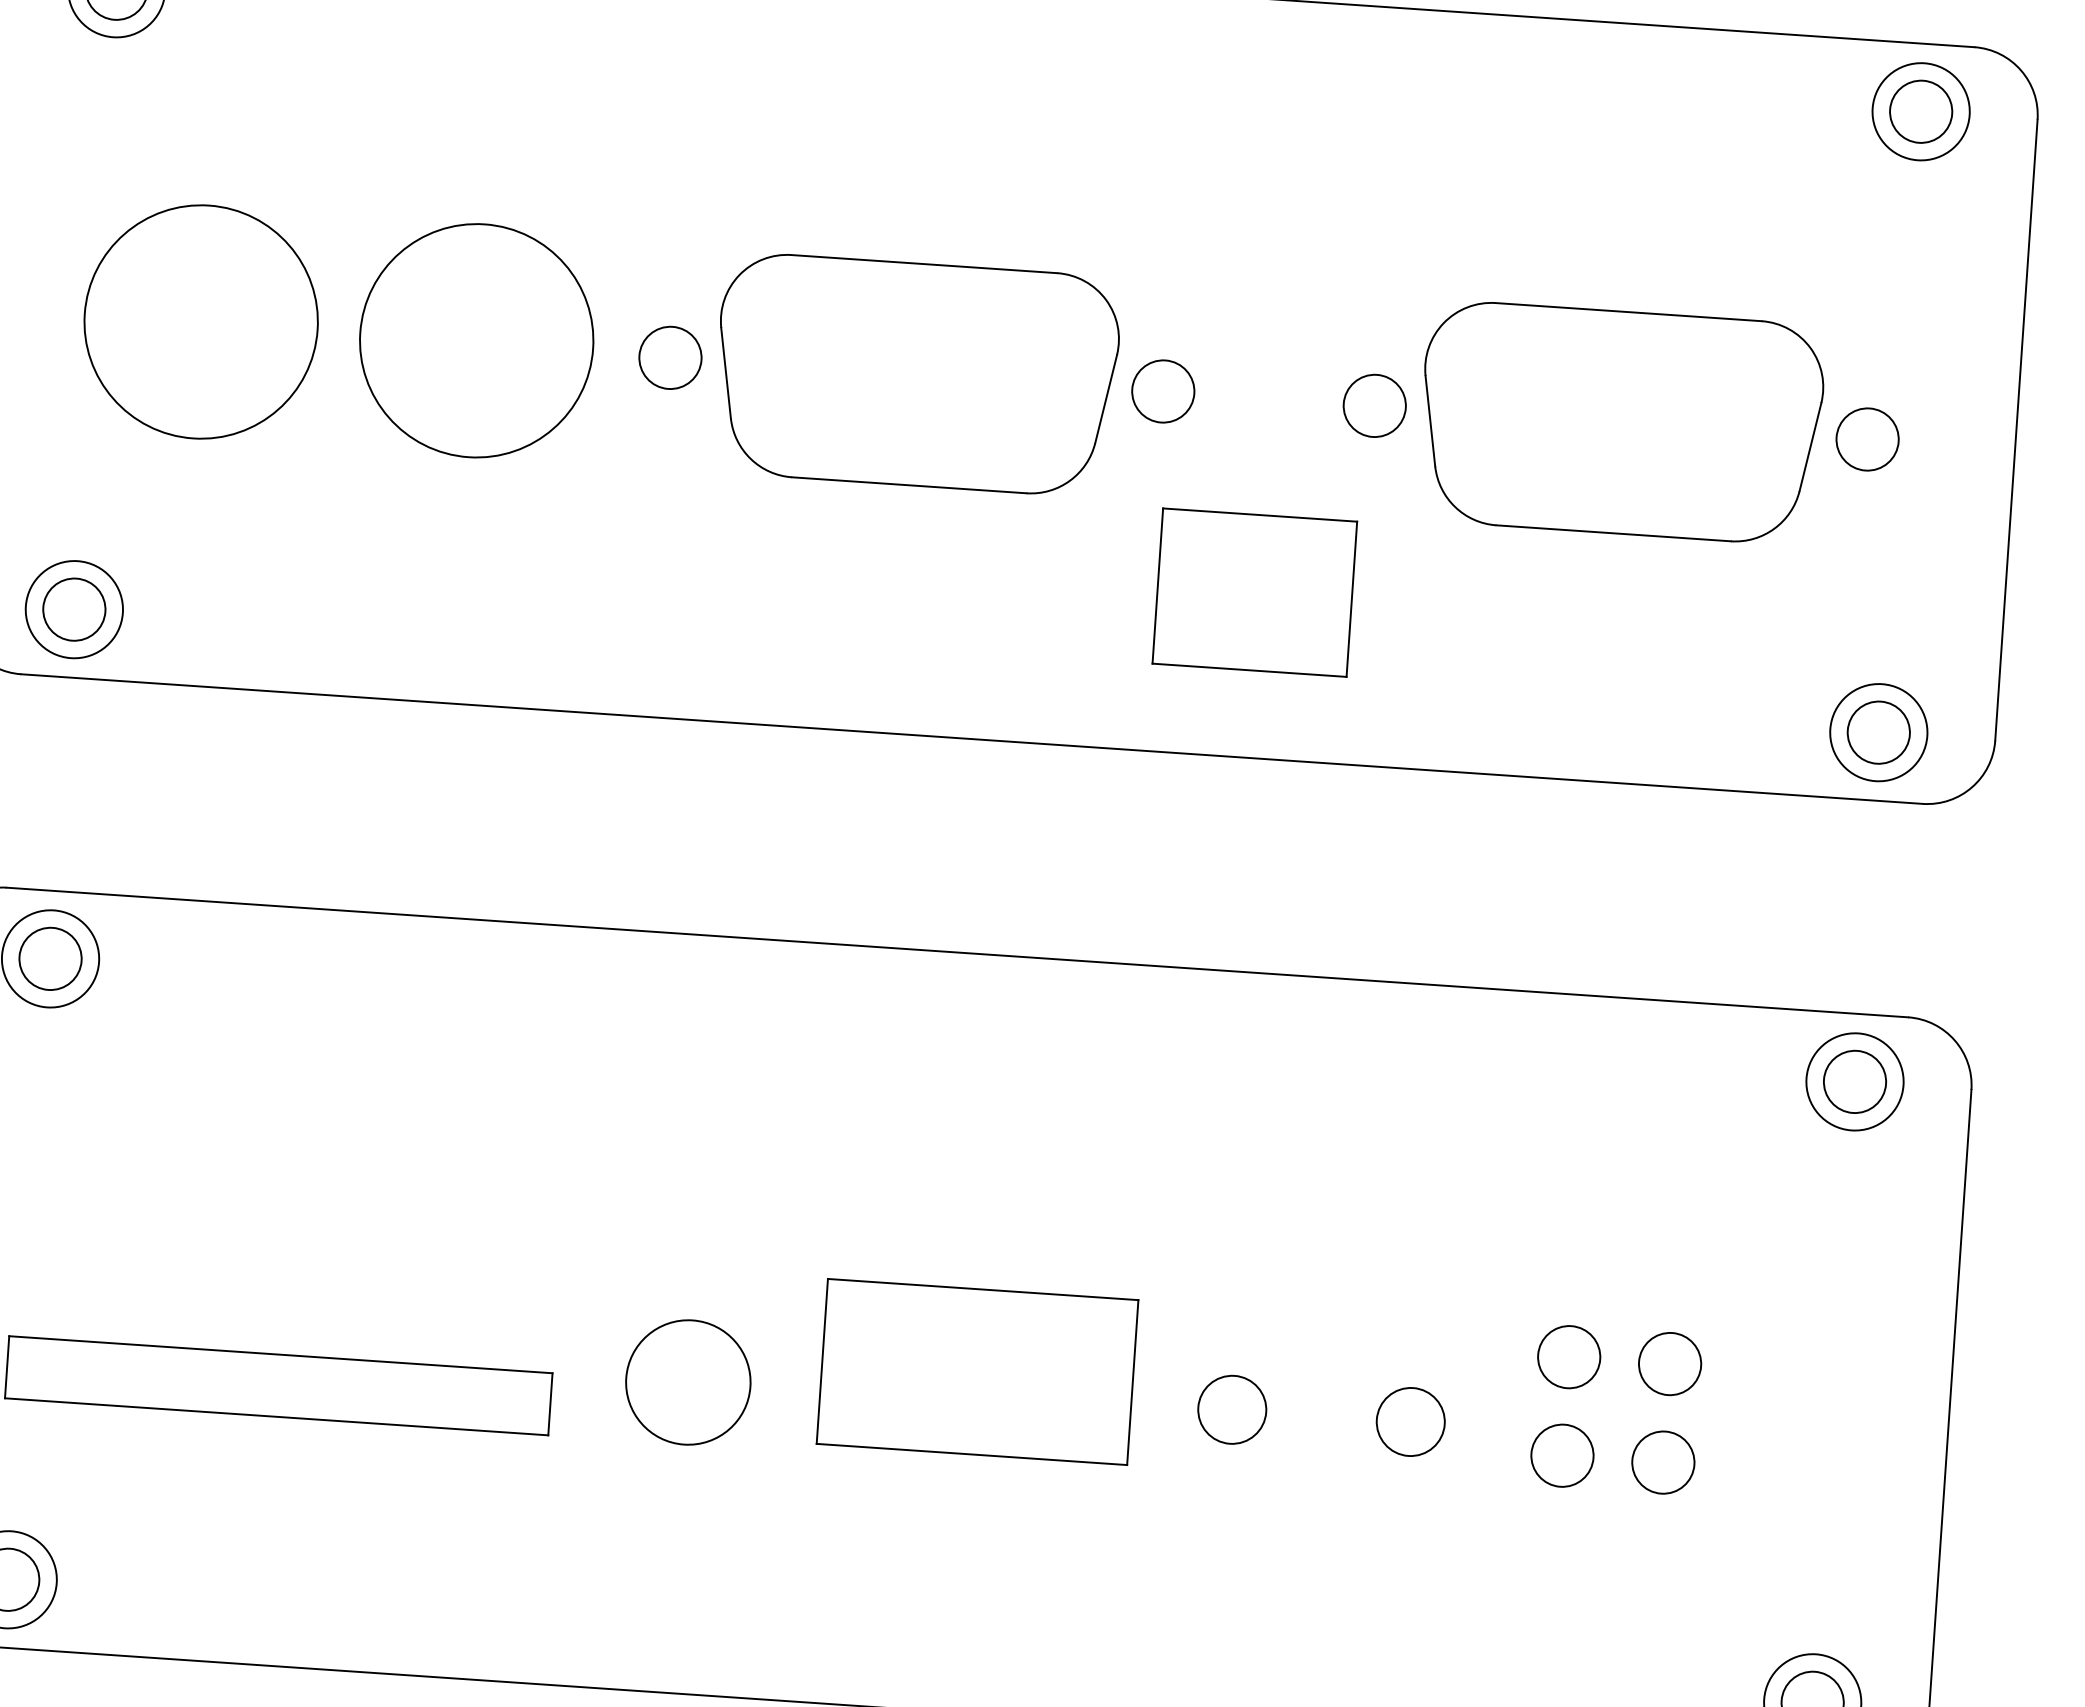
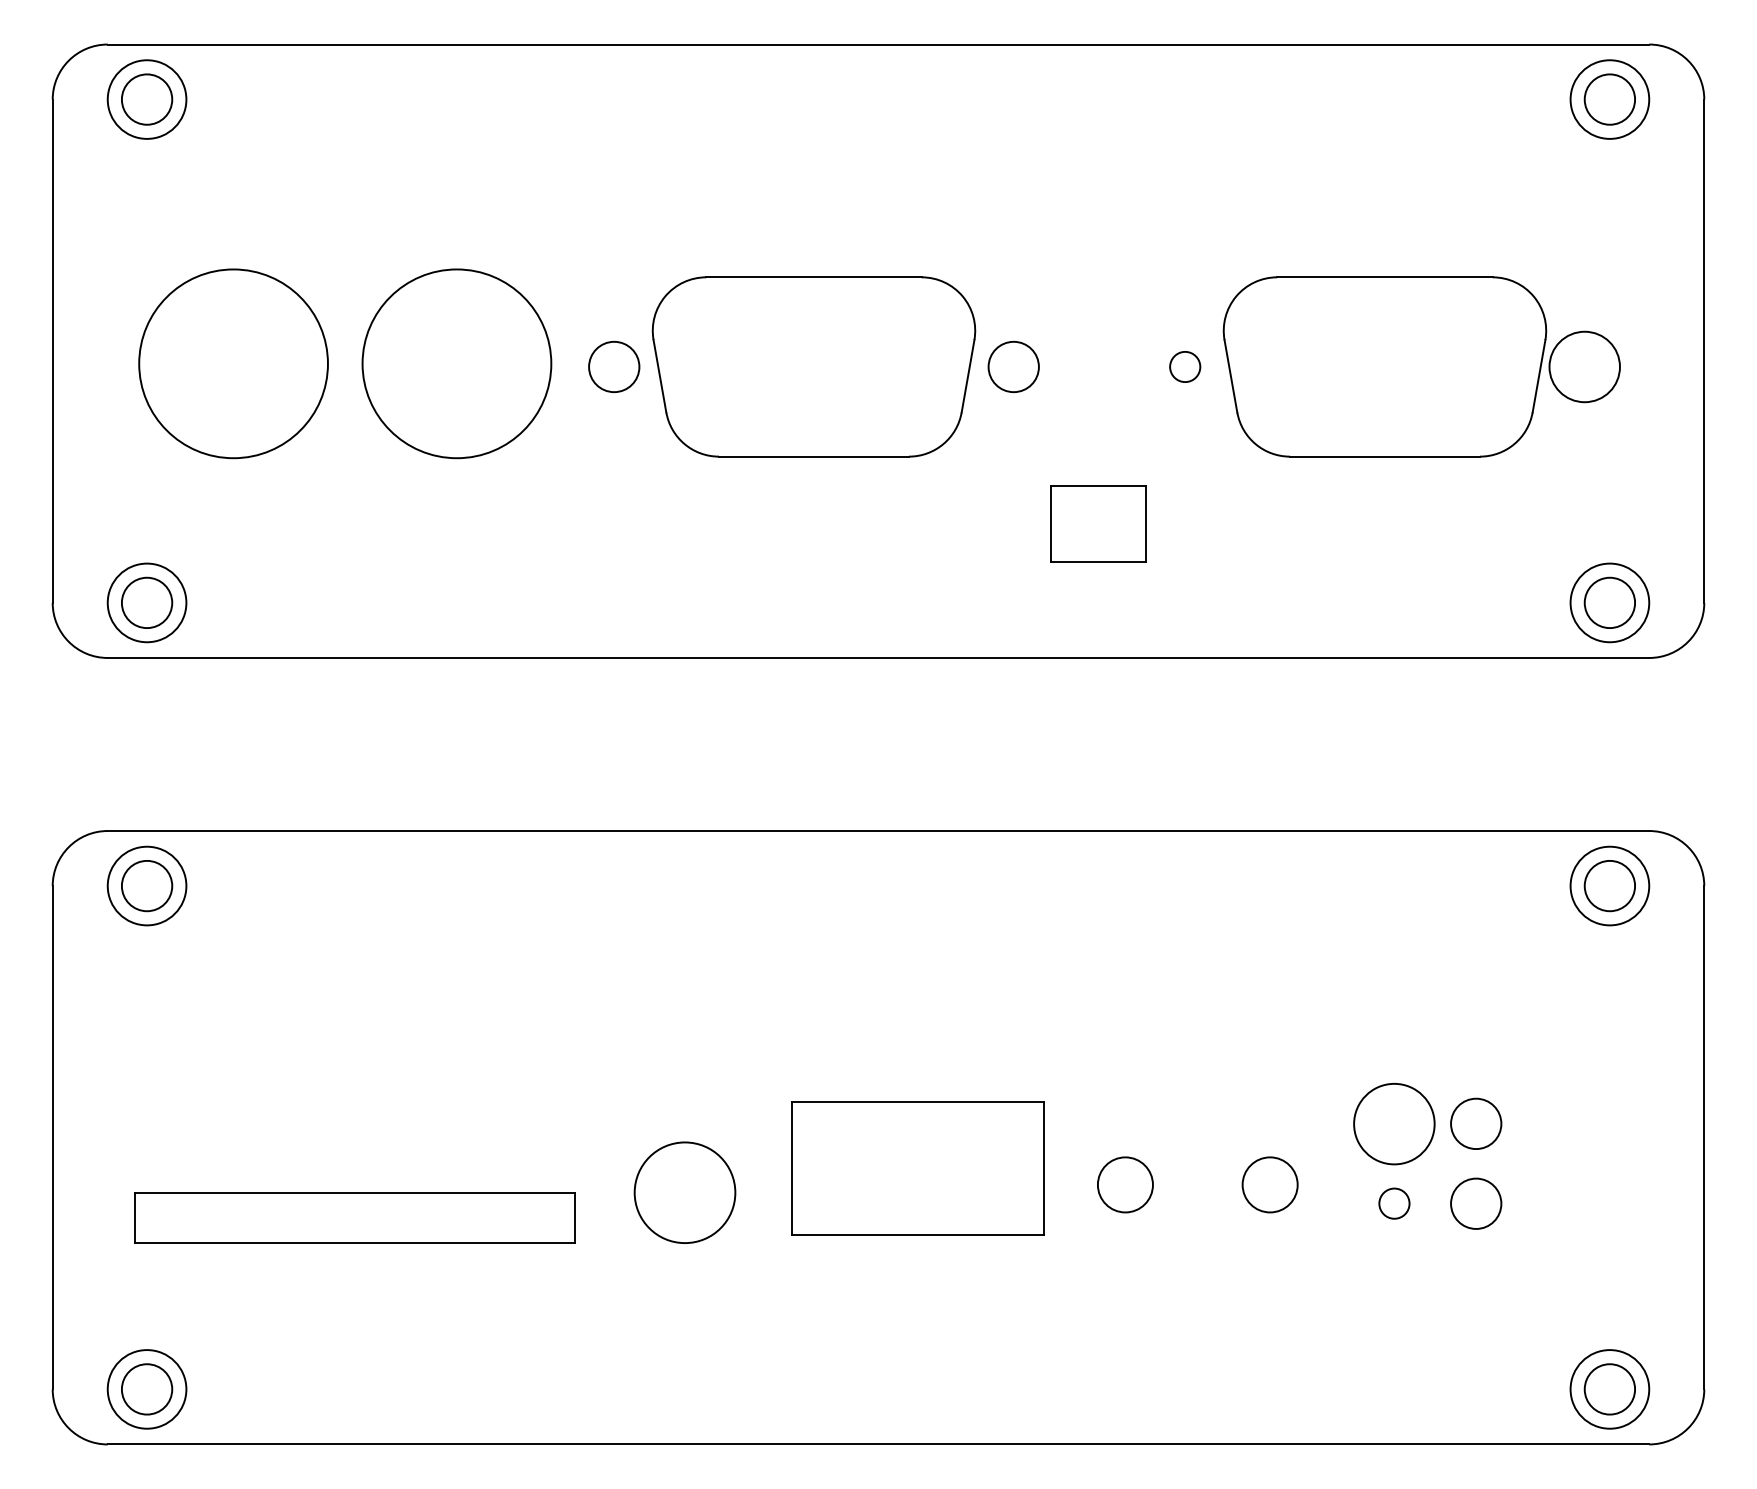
circle: (1375, 405) -> (1185, 366), size x0.6
circle: (1867, 438) -> (1584, 366), size x1.4
part: (1254, 591) -> (1098, 523), size x0.6
circle: (1569, 1356) -> (1394, 1123), size x1.6
circle: (1562, 1455) -> (1394, 1203), size x0.6

